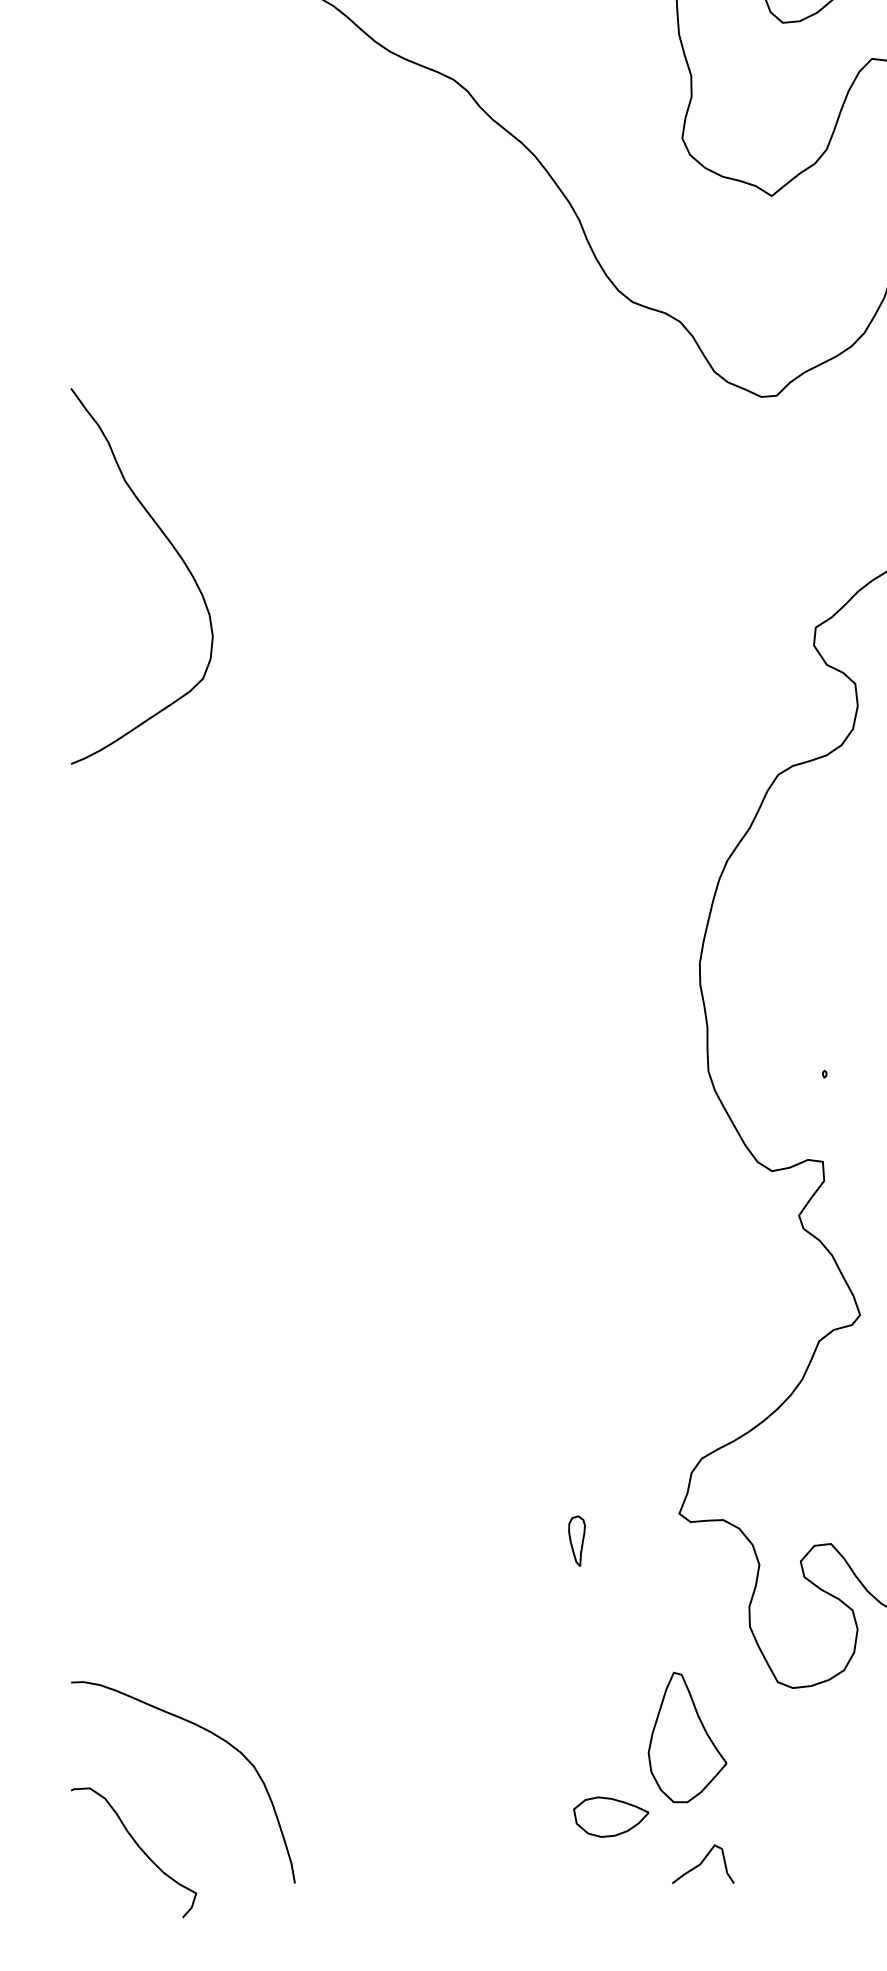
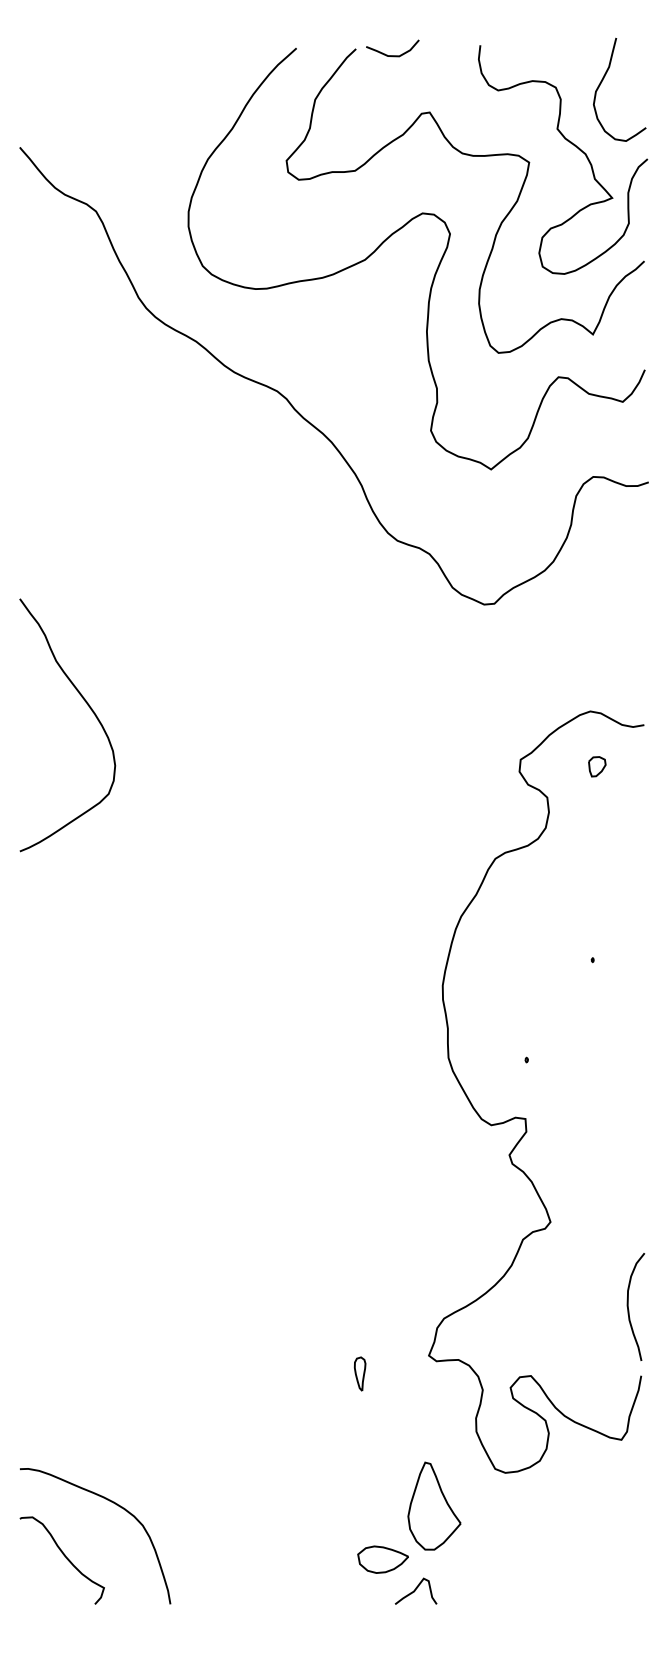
curve: (137, 1846) -> (64, 1556), moved
curve: (702, 1862) -> (415, 1590), moved

